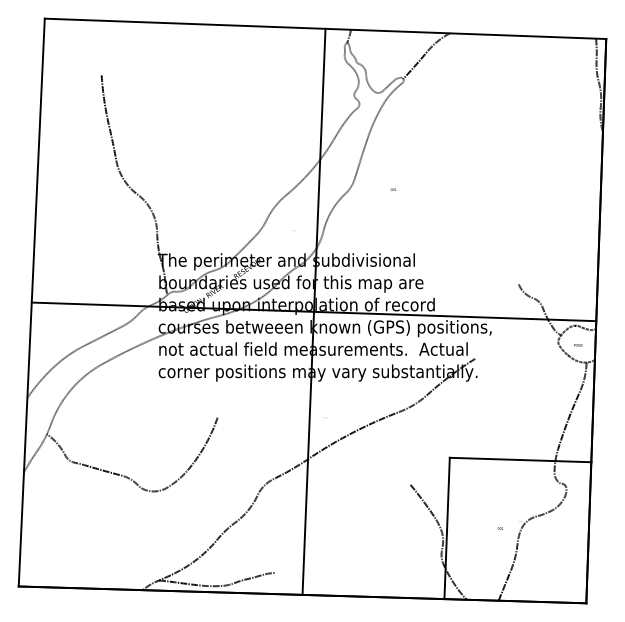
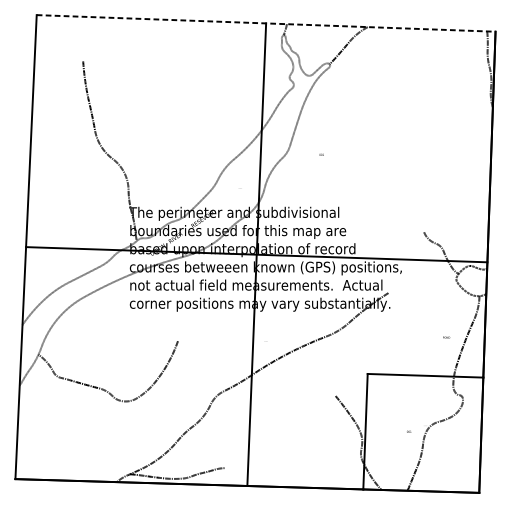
line: (325, 28) -> (266, 23), solid -> dashed
text: (578, 345) -> (446, 337), moved

